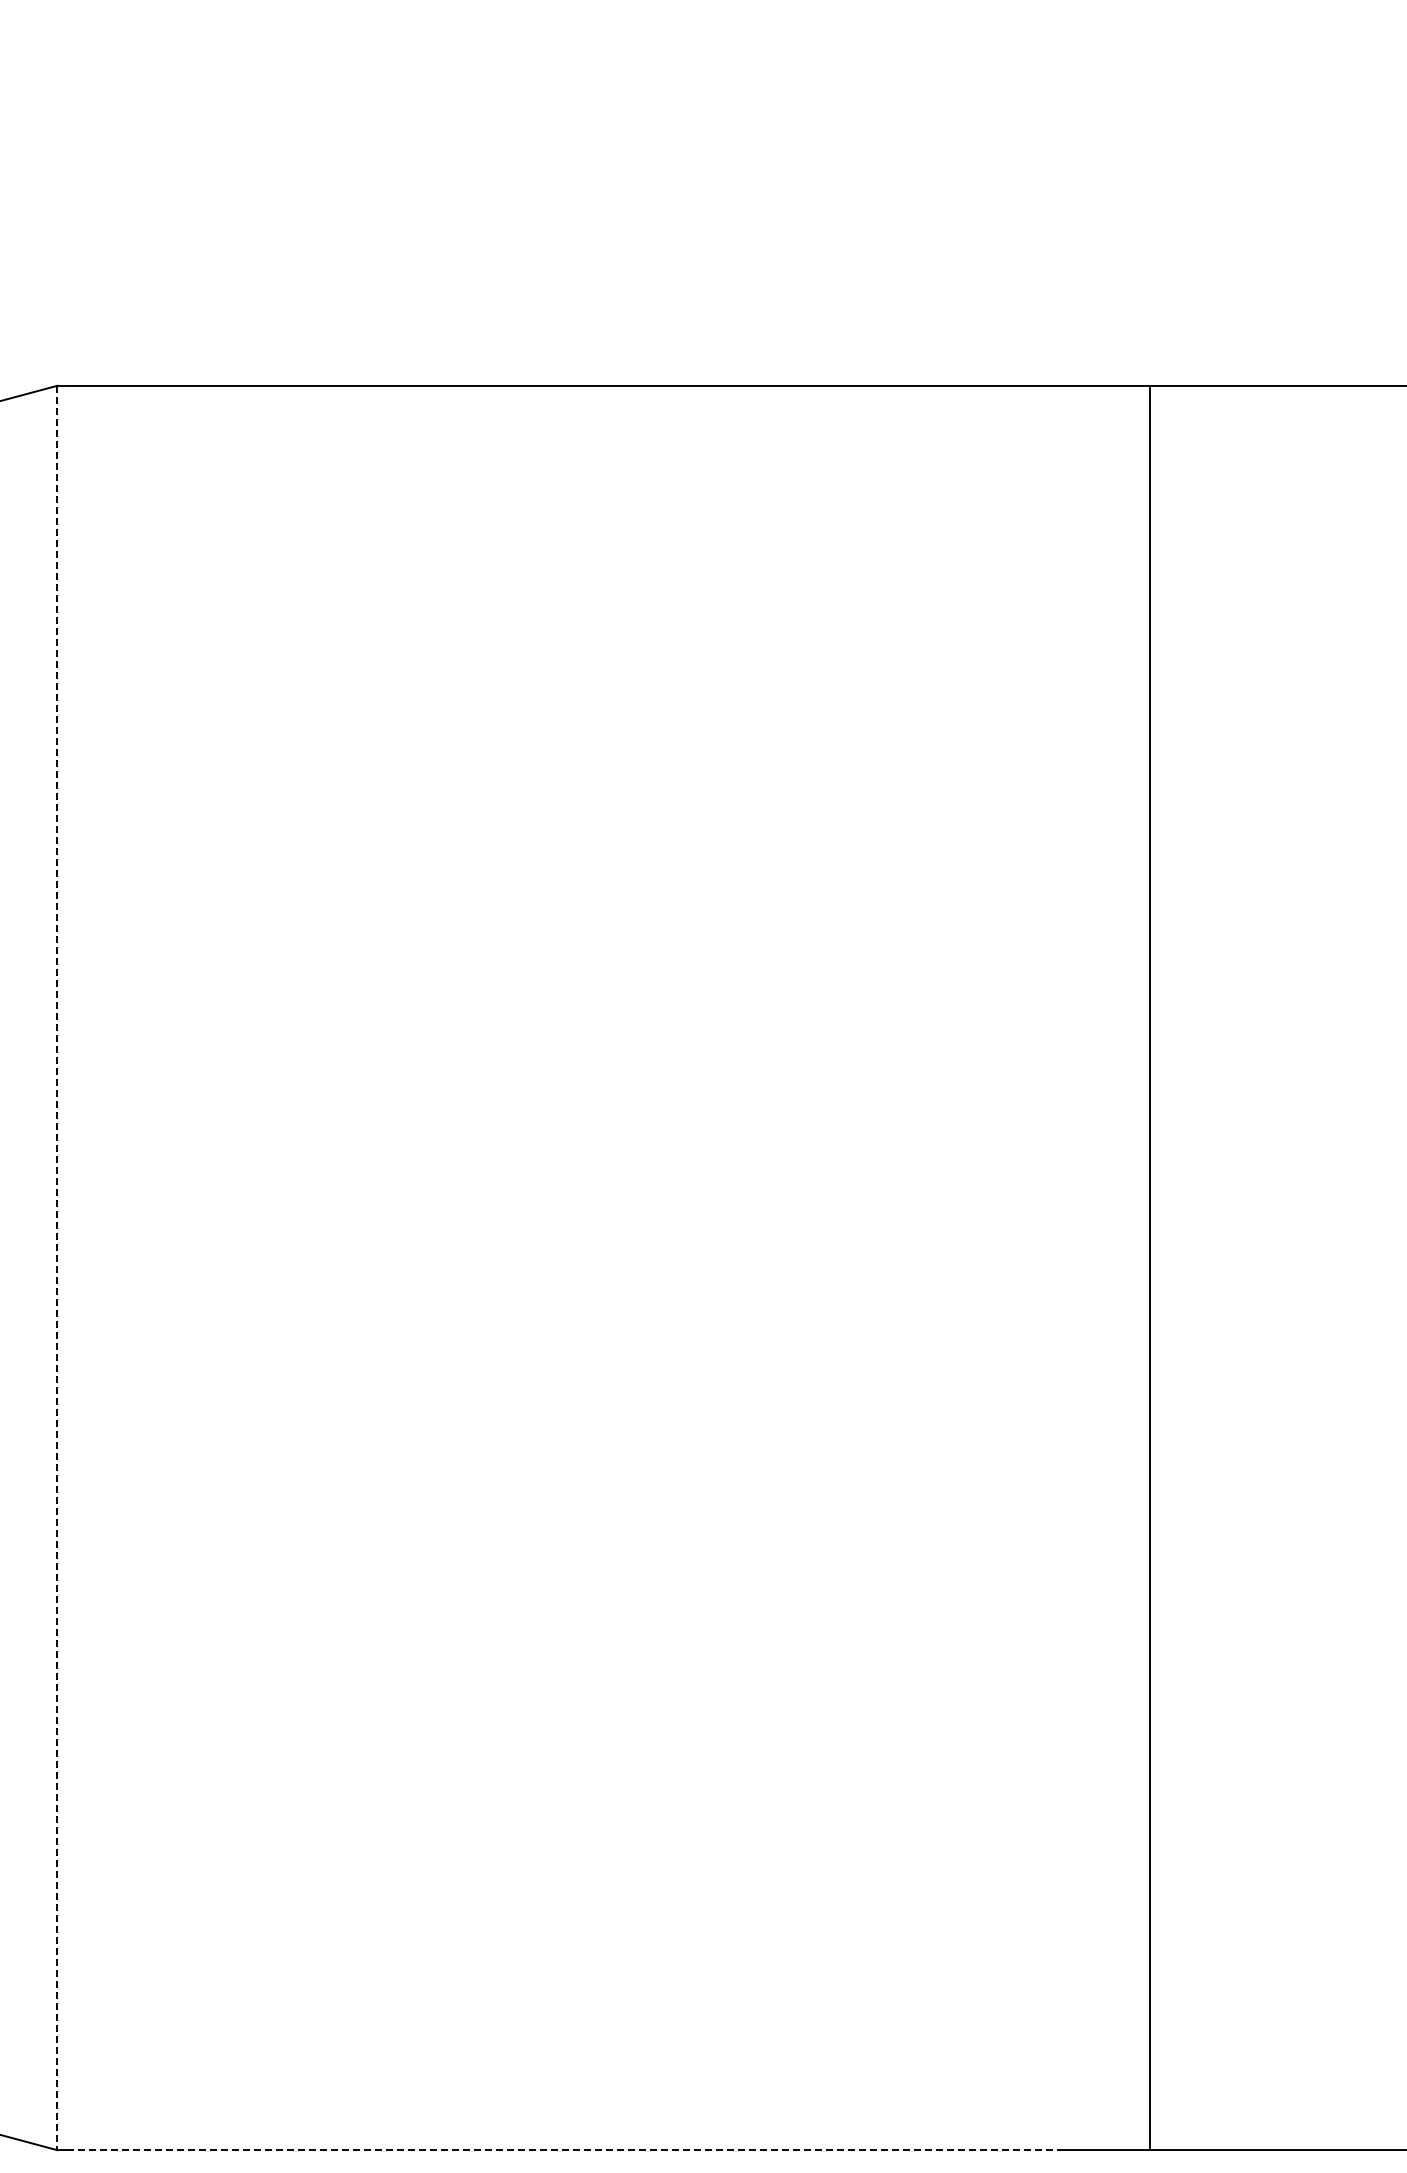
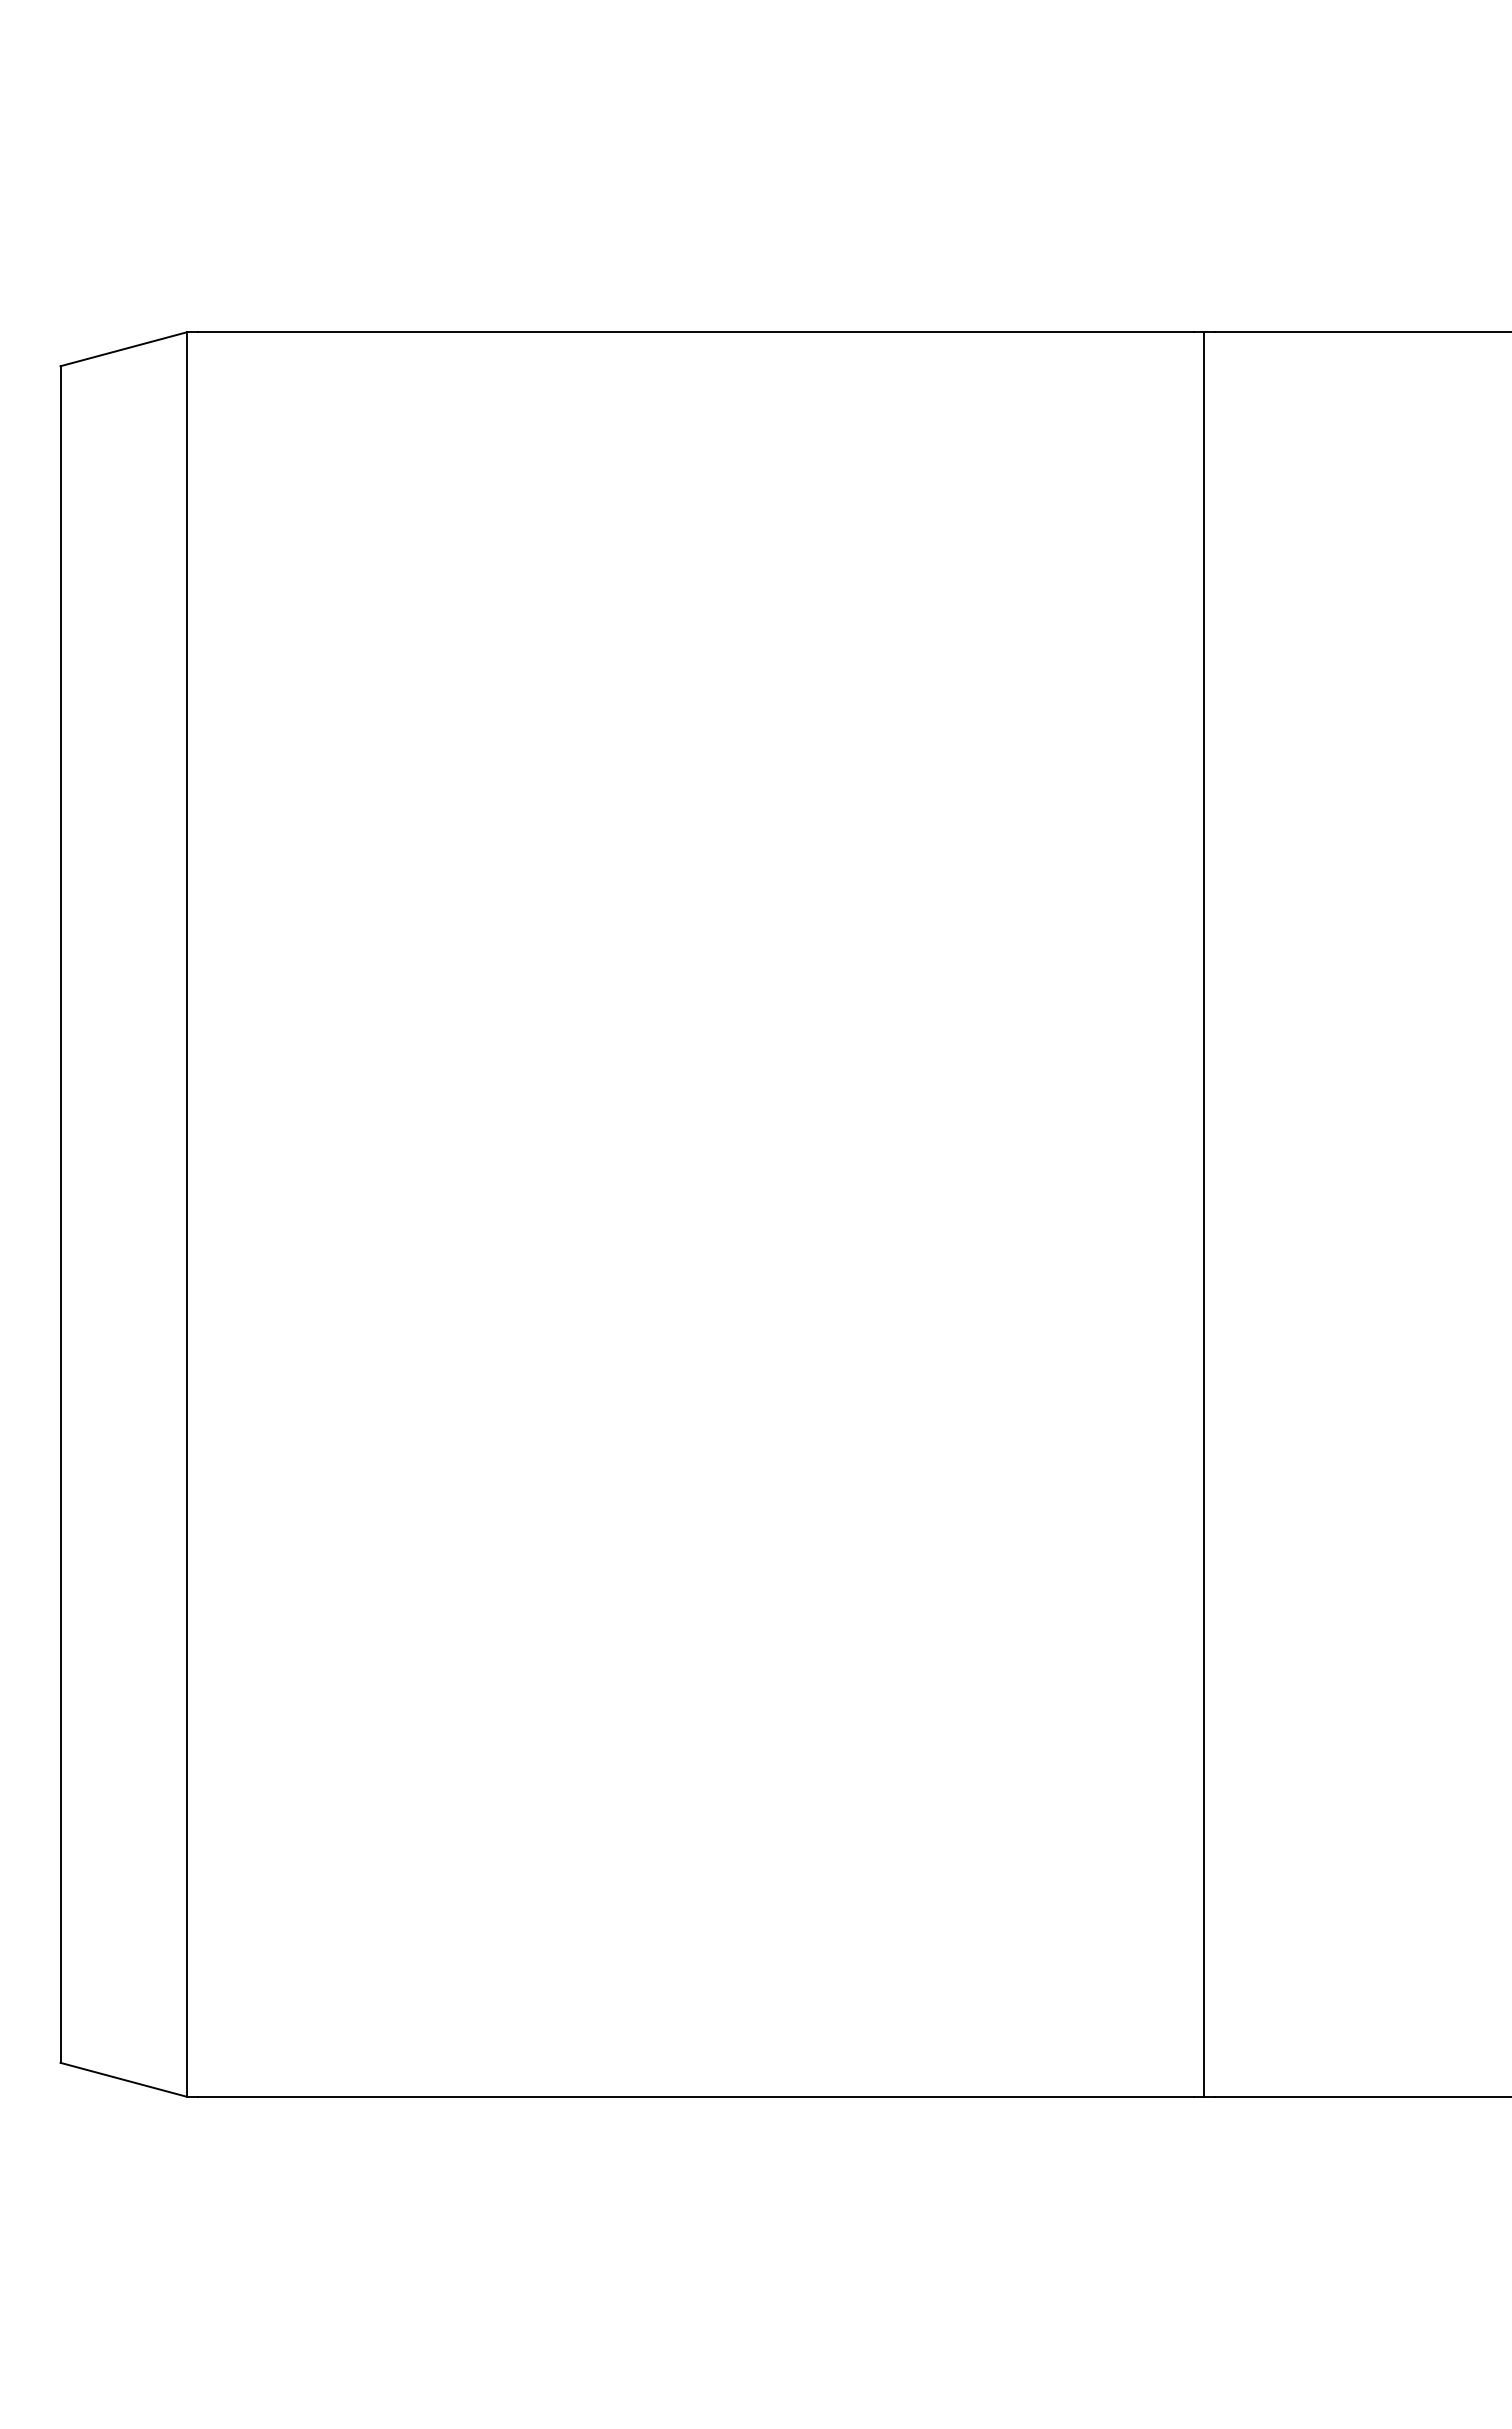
line: (1150, 1267) -> (1204, 1214), moved
line: (57, 1268) -> (186, 1215), dashed -> solid
line: (566, 2149) -> (695, 2096), dashed -> solid

